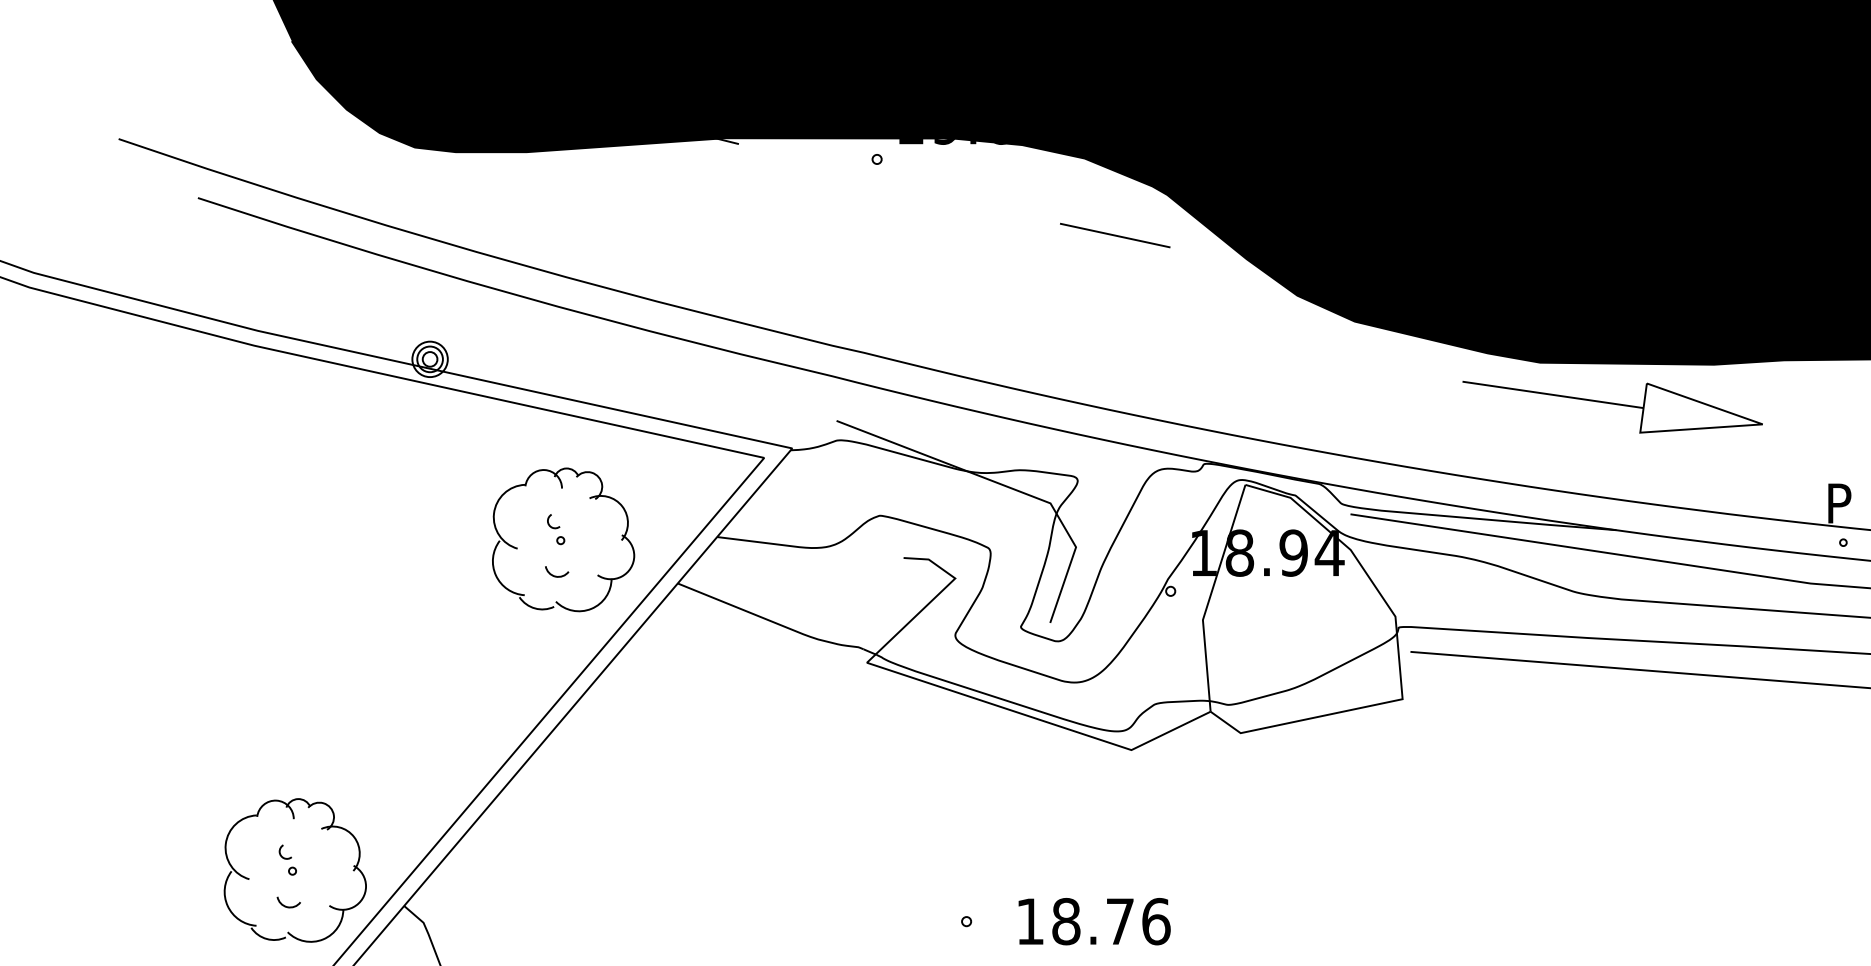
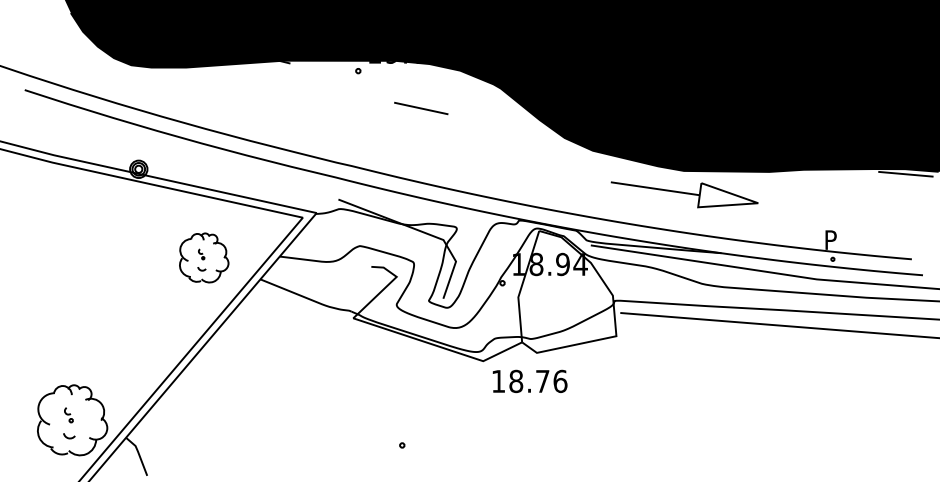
line: (1115, 235) -> (421, 108), moved
part: (1612, 406) -> (684, 194), moved
part: (561, 538) -> (203, 257), size x0.7
text: (1093, 921) -> (529, 381), moved

